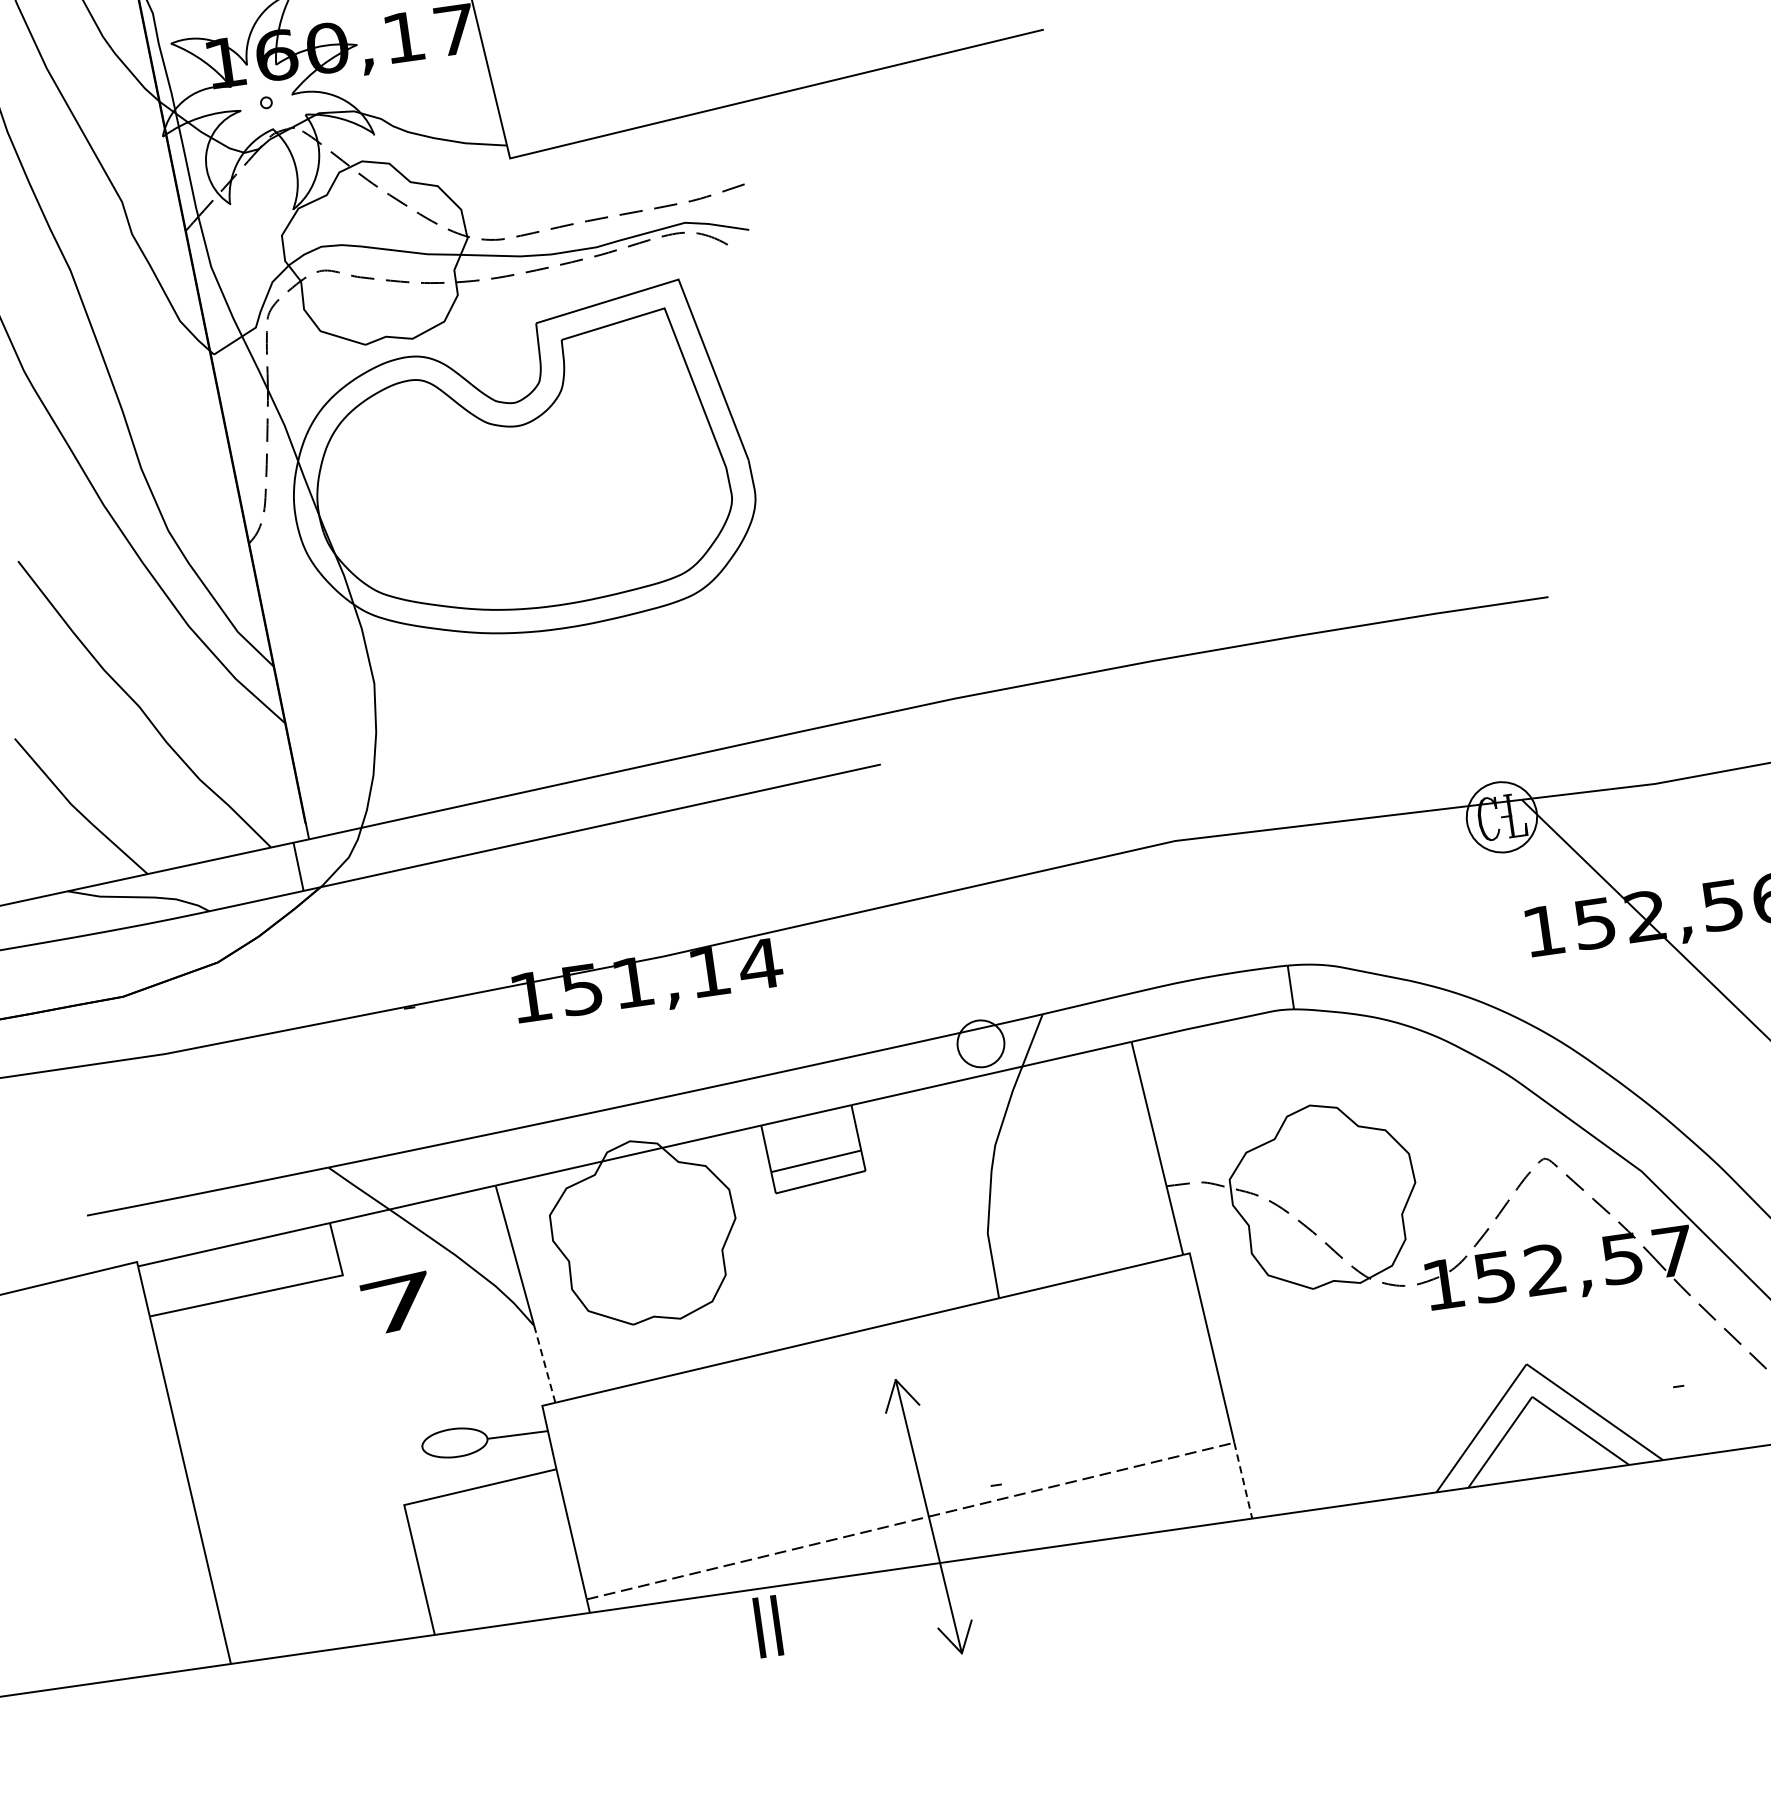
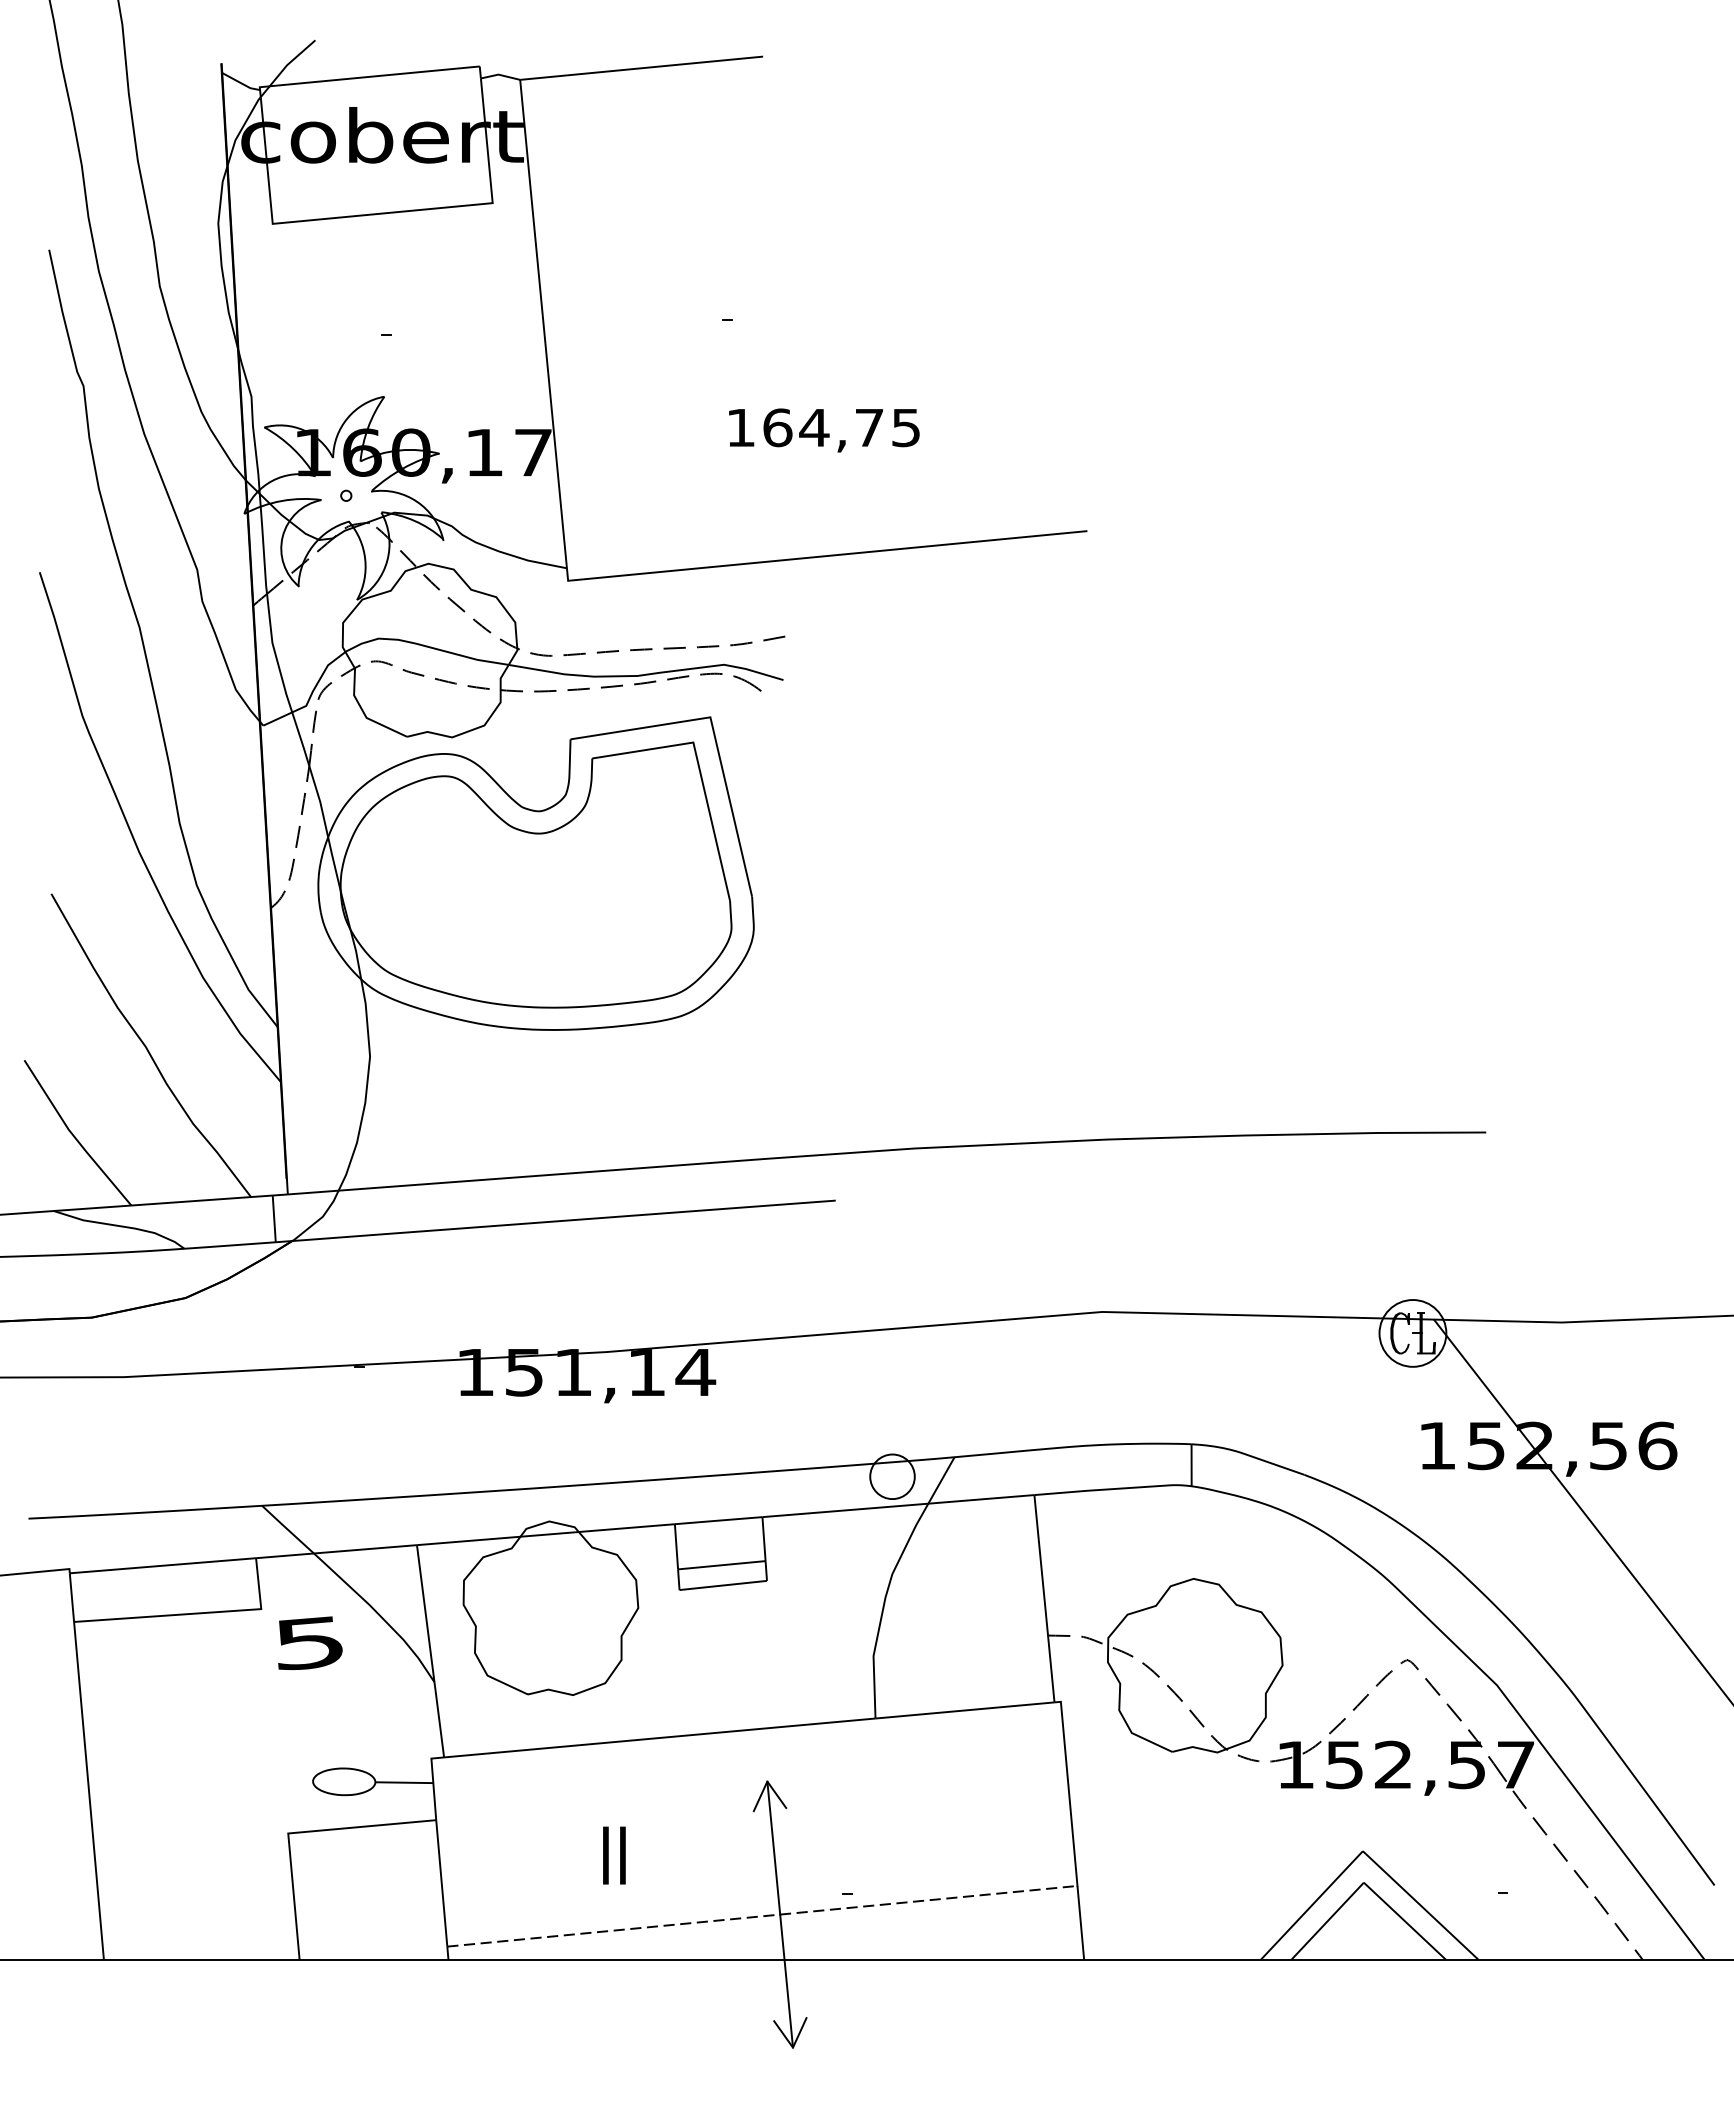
text: (397, 1303) -> (308, 1642), 7 -> 5
line: (544, 1363) -> (439, 1719), dashed -> solid
line: (1243, 1481) -> (1080, 1923), dashed -> solid
text: (768, 1626) -> (614, 1855), moved

